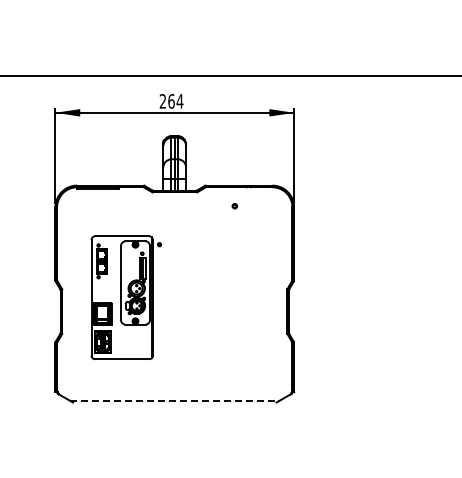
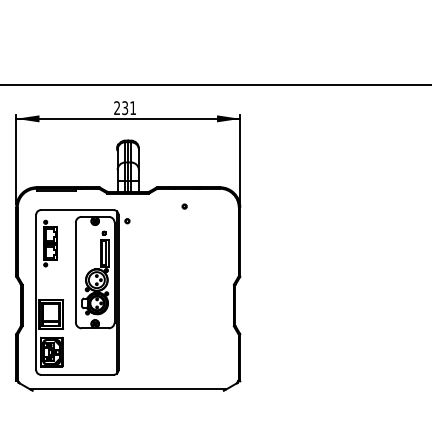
text: (175, 101) -> (128, 108), 264 -> 231
part: (125, 297) -> (82, 292), size x1.43
line: (175, 400) -> (128, 388), dashed -> solid

